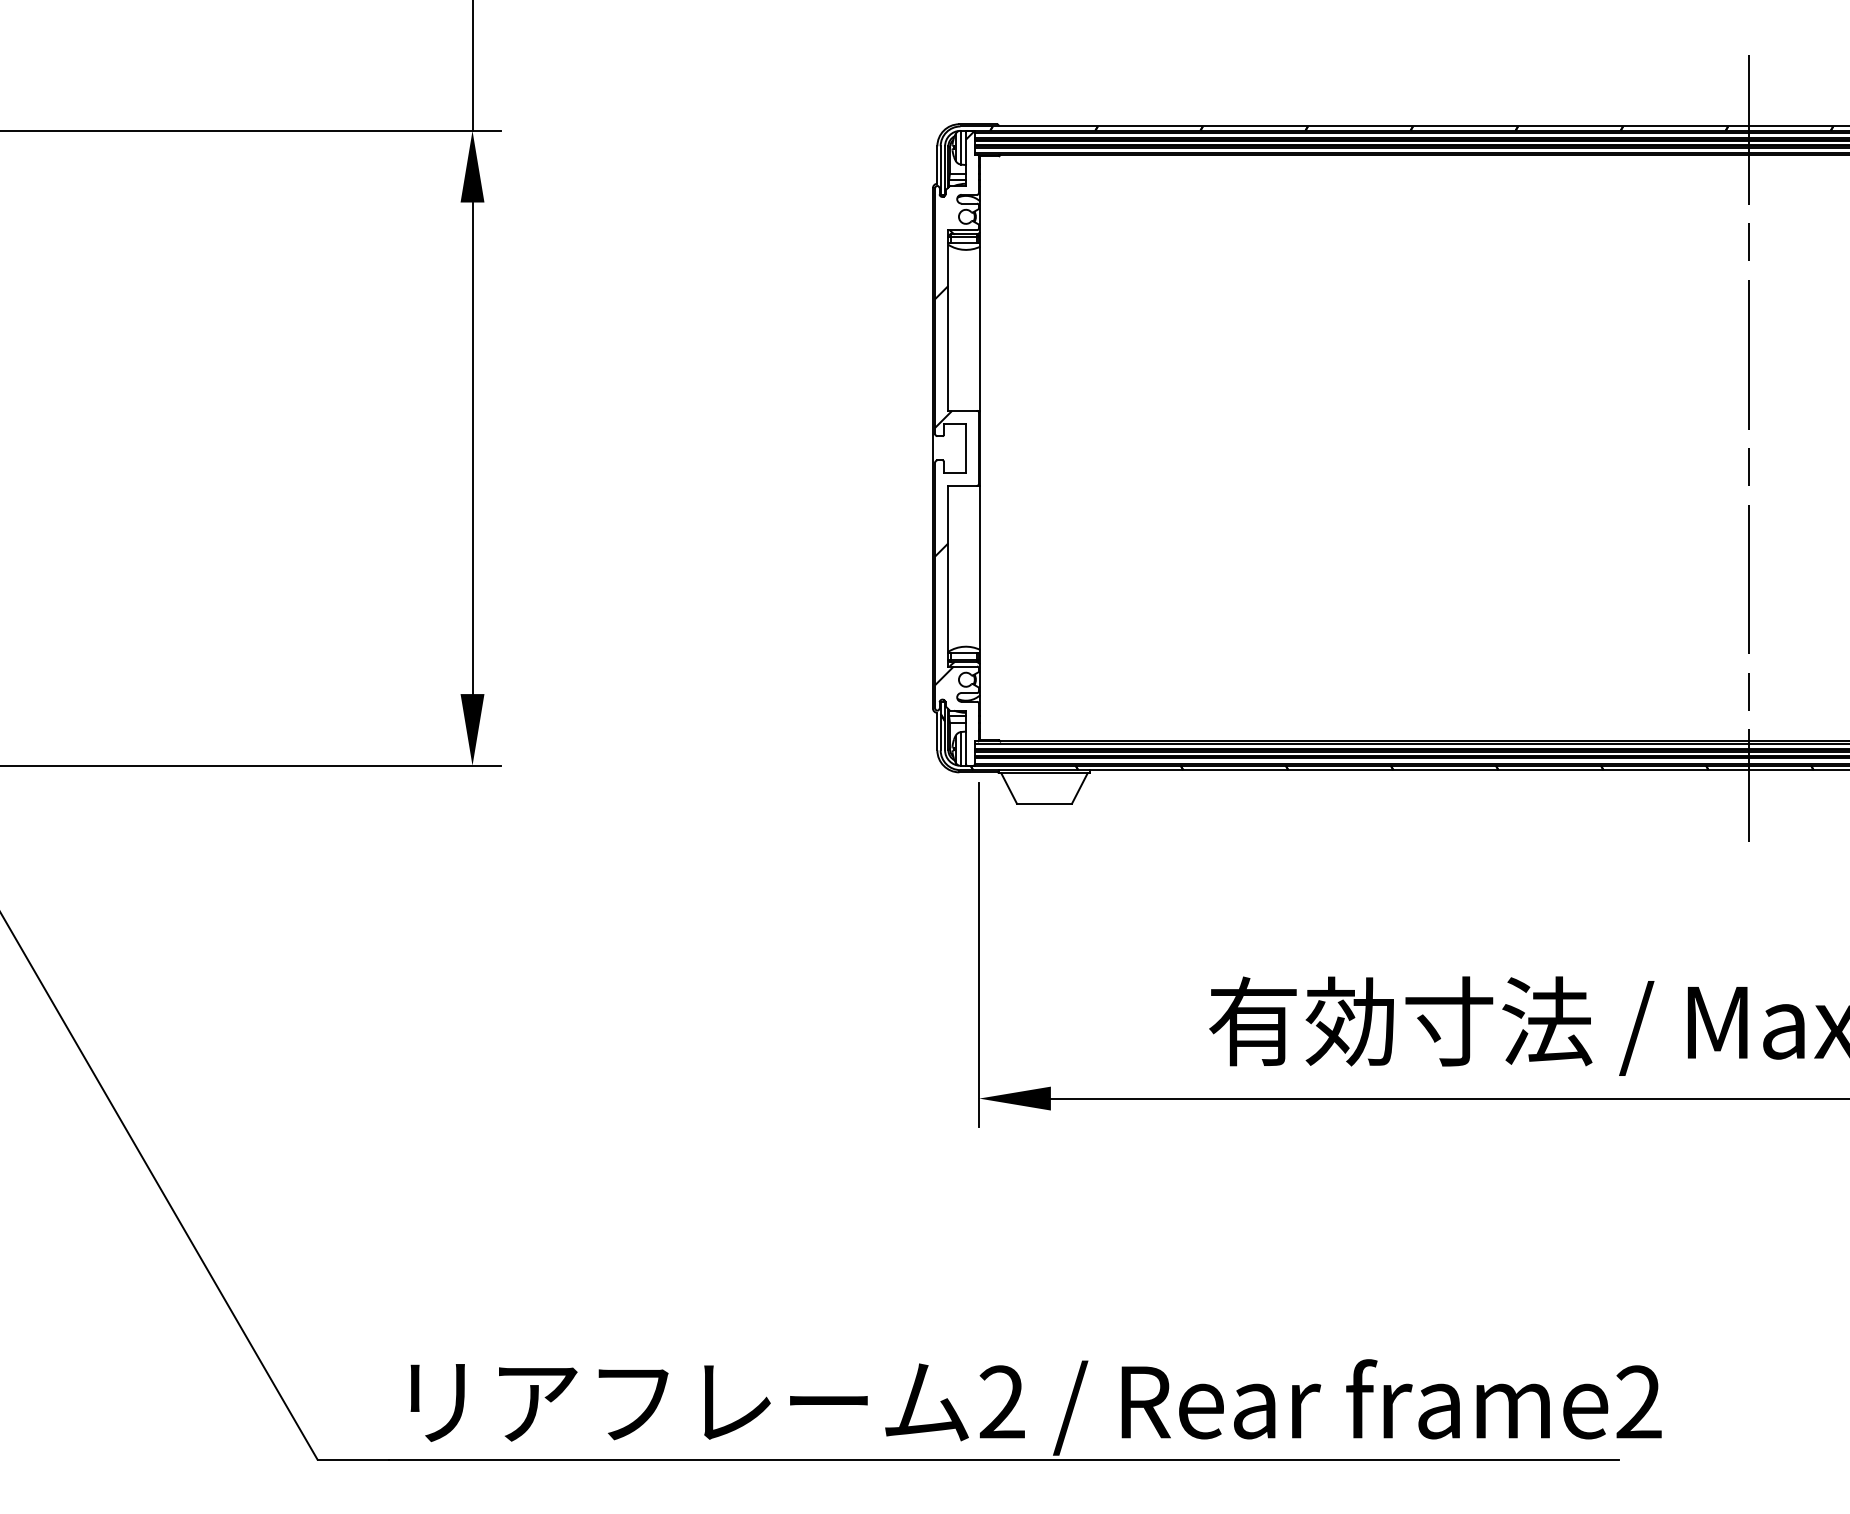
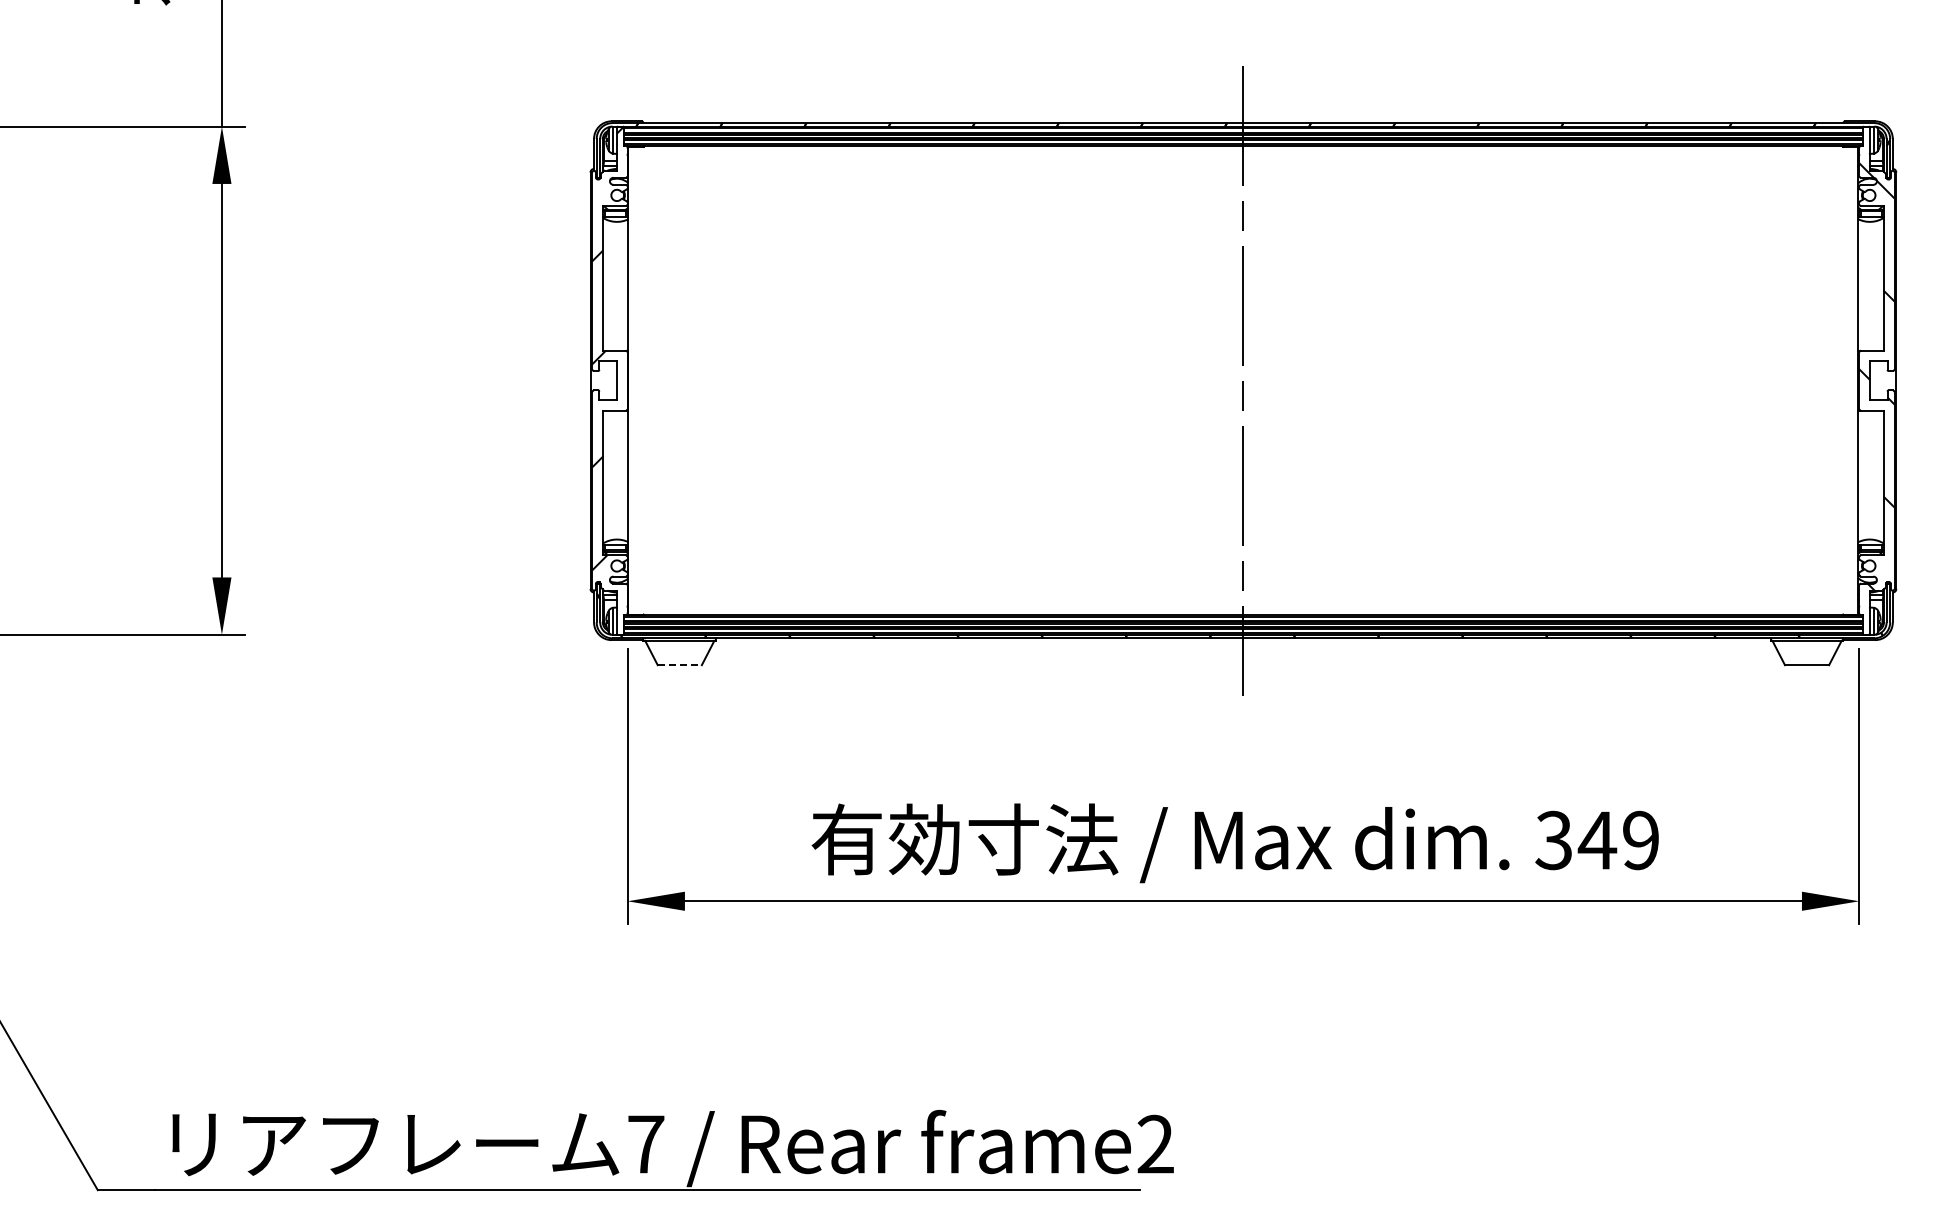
line: (1045, 804) -> (680, 665), solid -> dashed
text: (1002, 1401) -> (646, 1143), 2 -> 7

